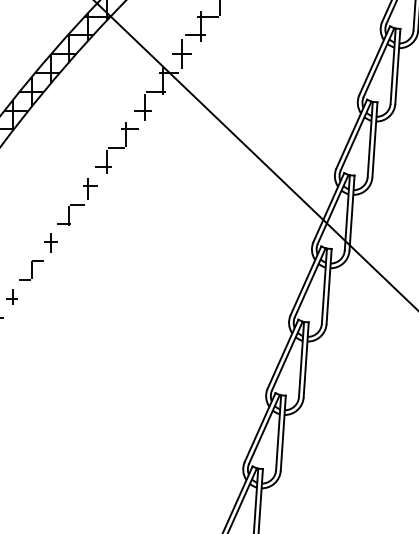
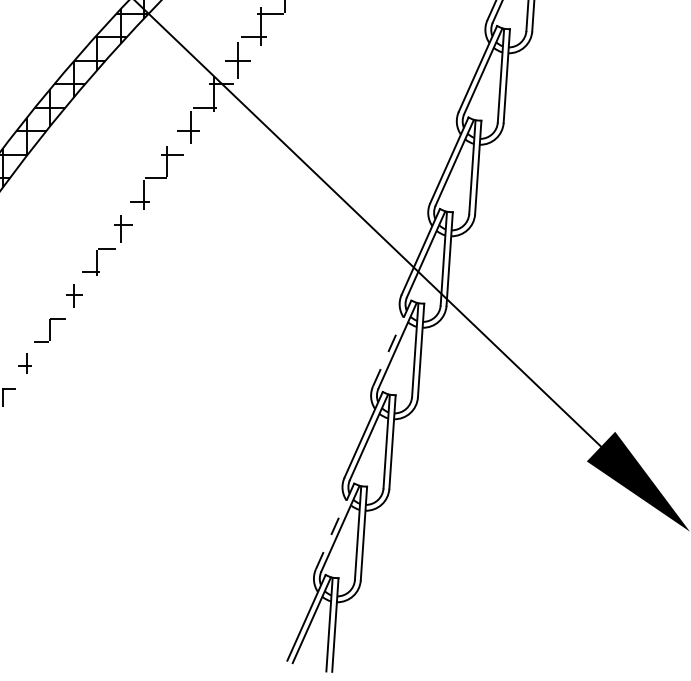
line: (306, 280) -> (392, 343), solid -> dashed
line: (260, 427) -> (335, 526), solid -> dashed

